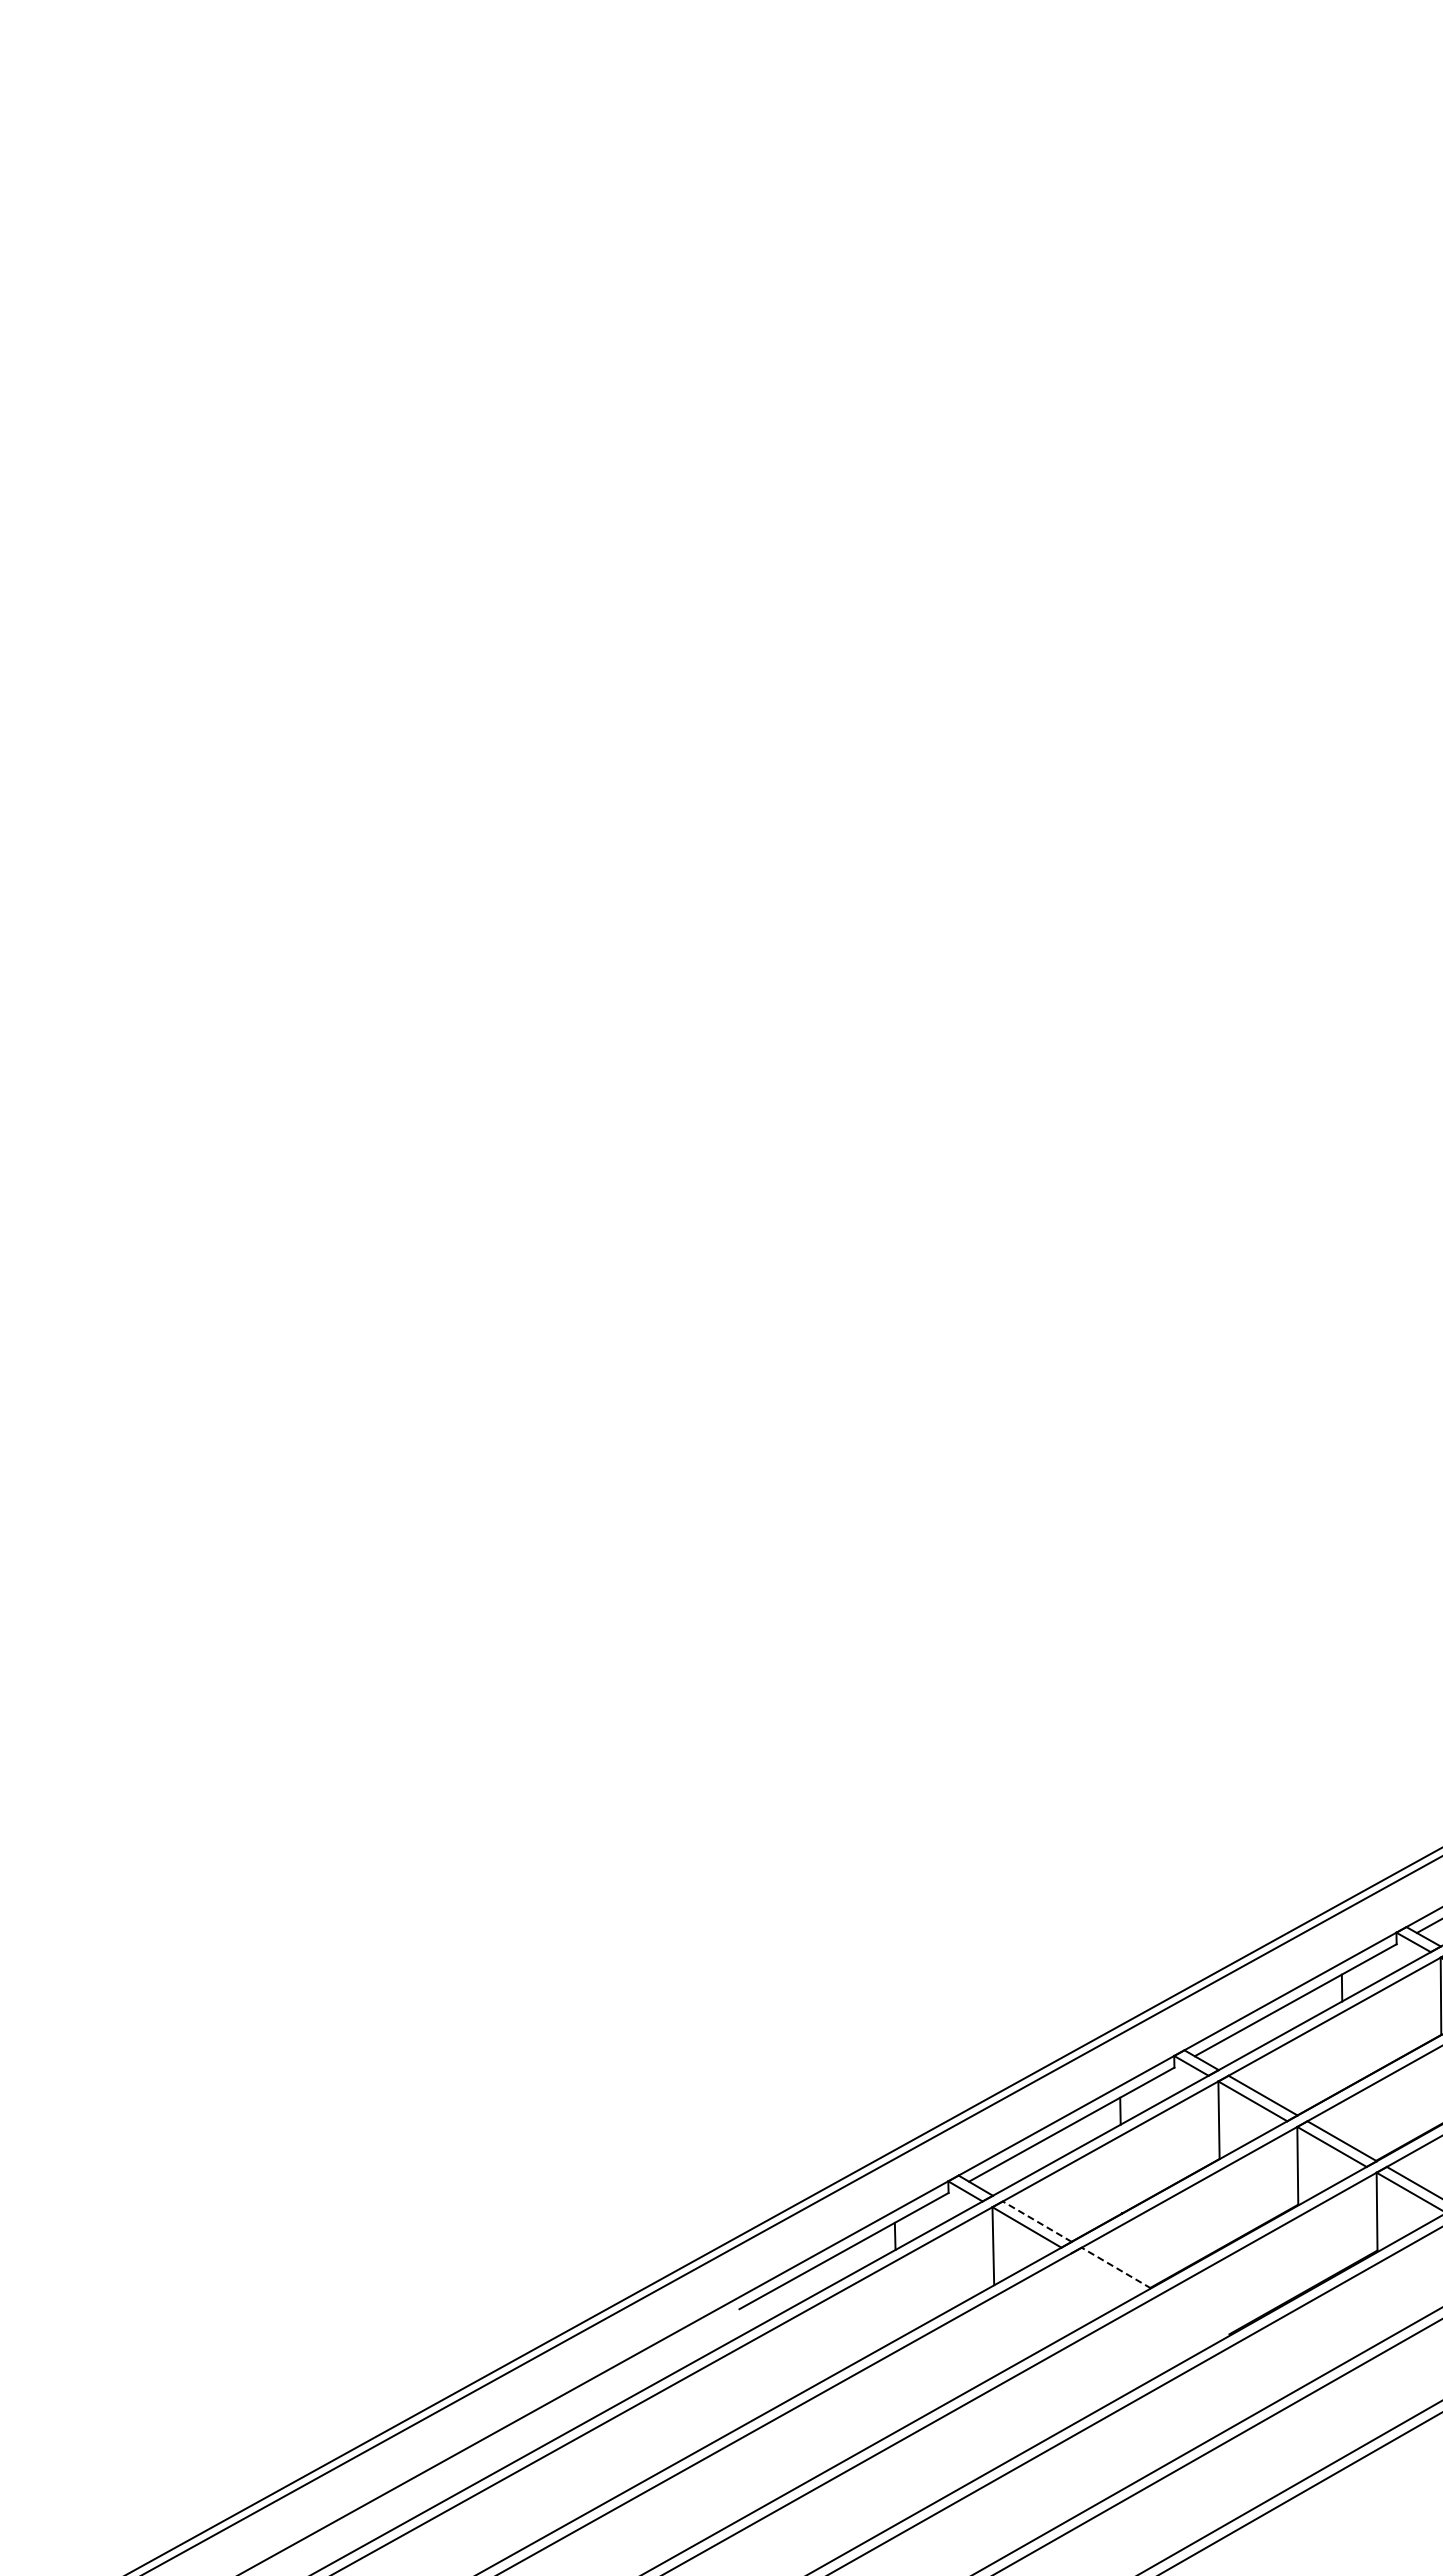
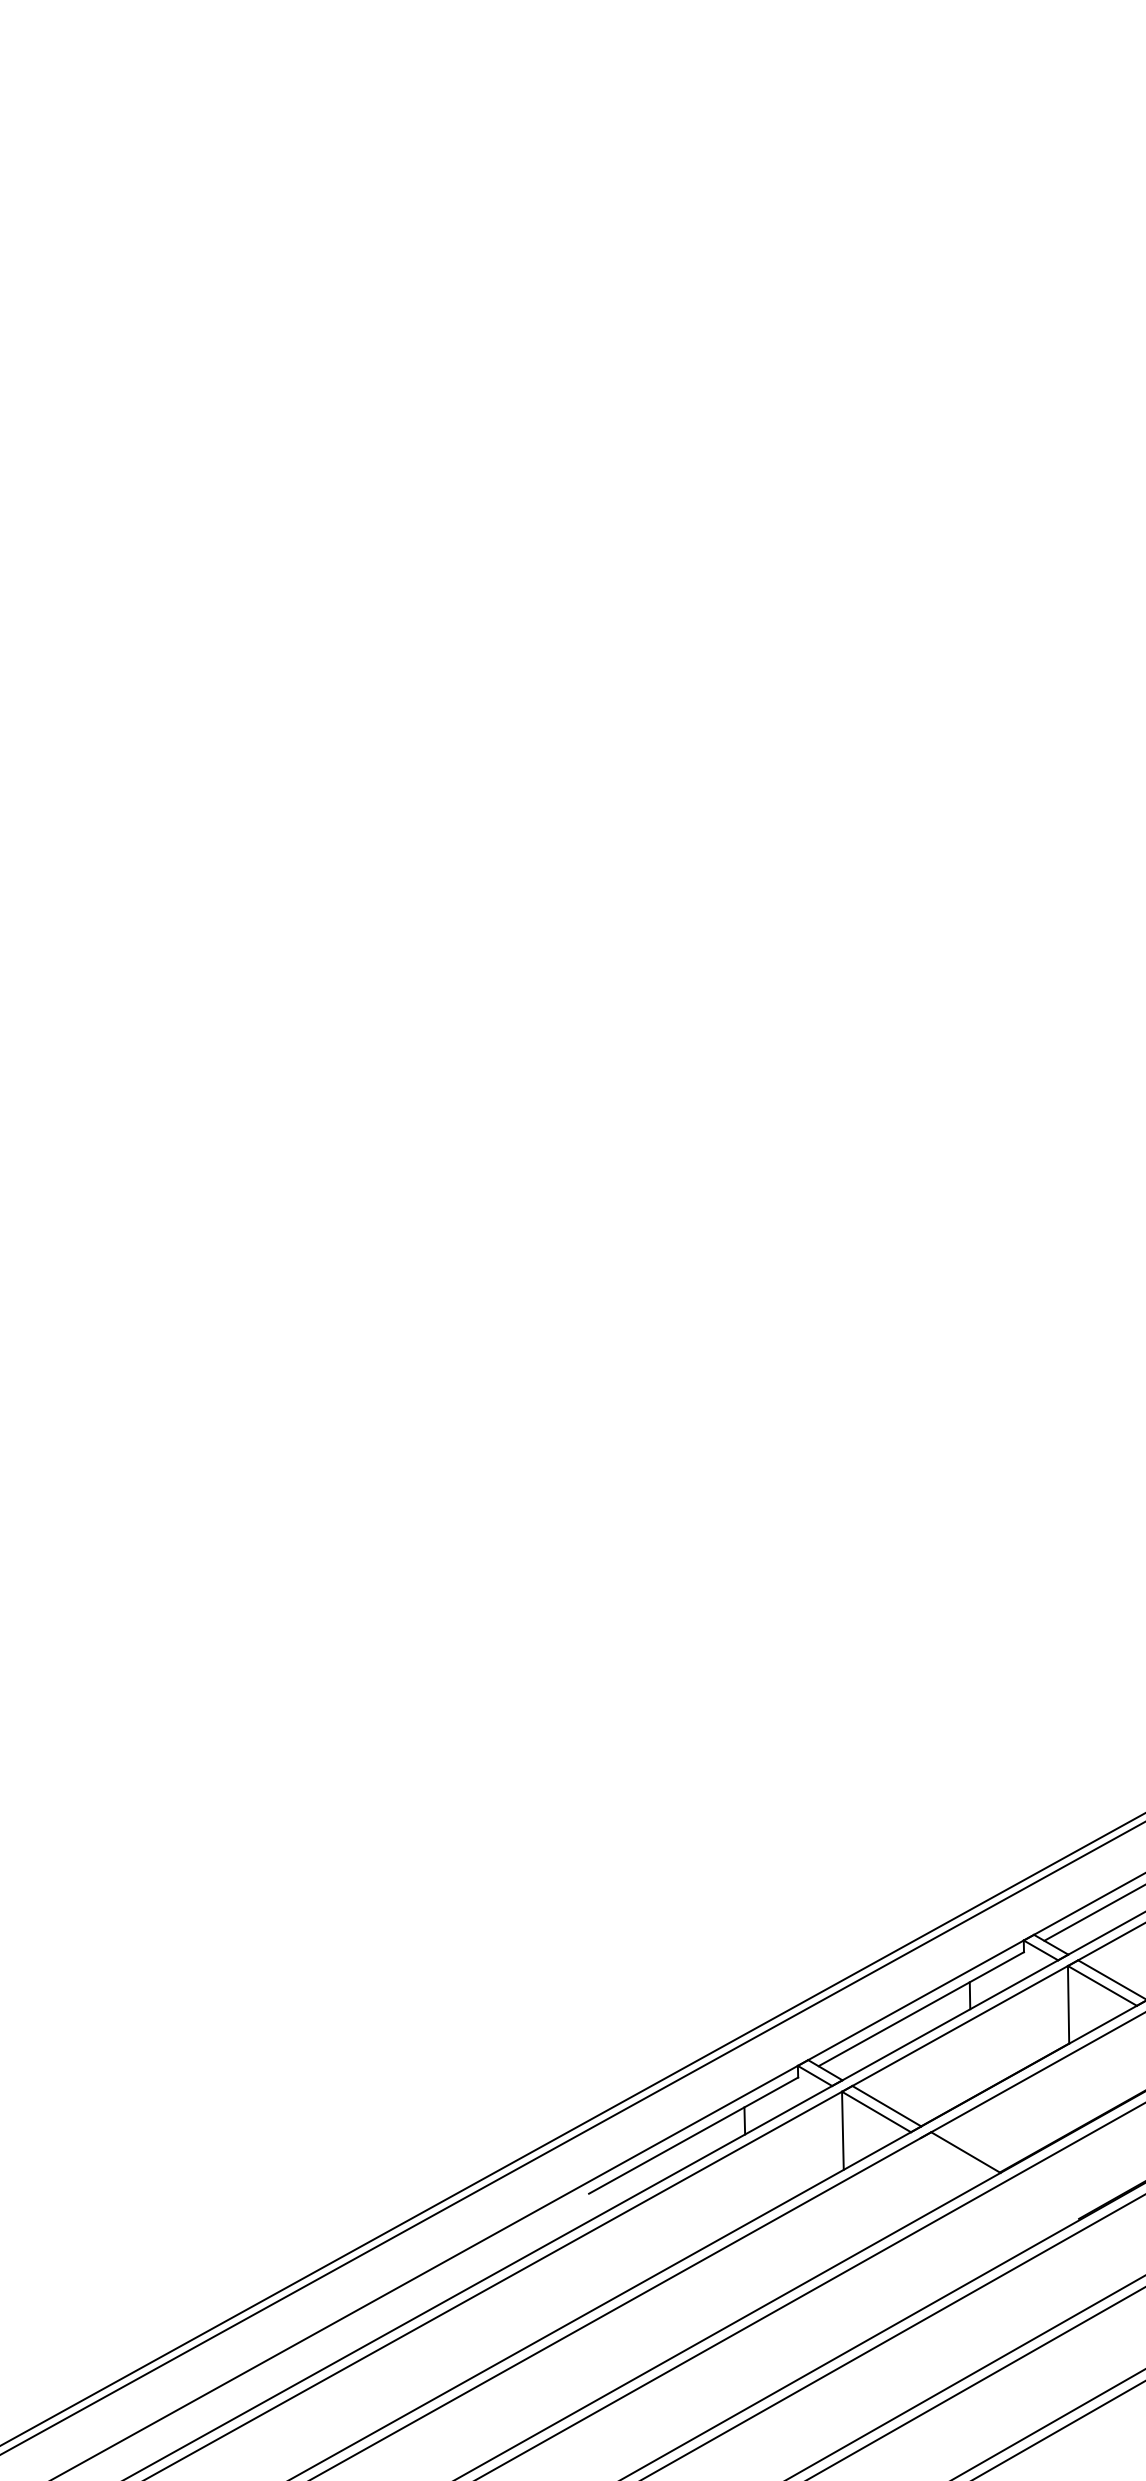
line: (1037, 2221) -> (887, 2106), dashed -> solid
line: (1115, 2267) -> (965, 2152), dashed -> solid

